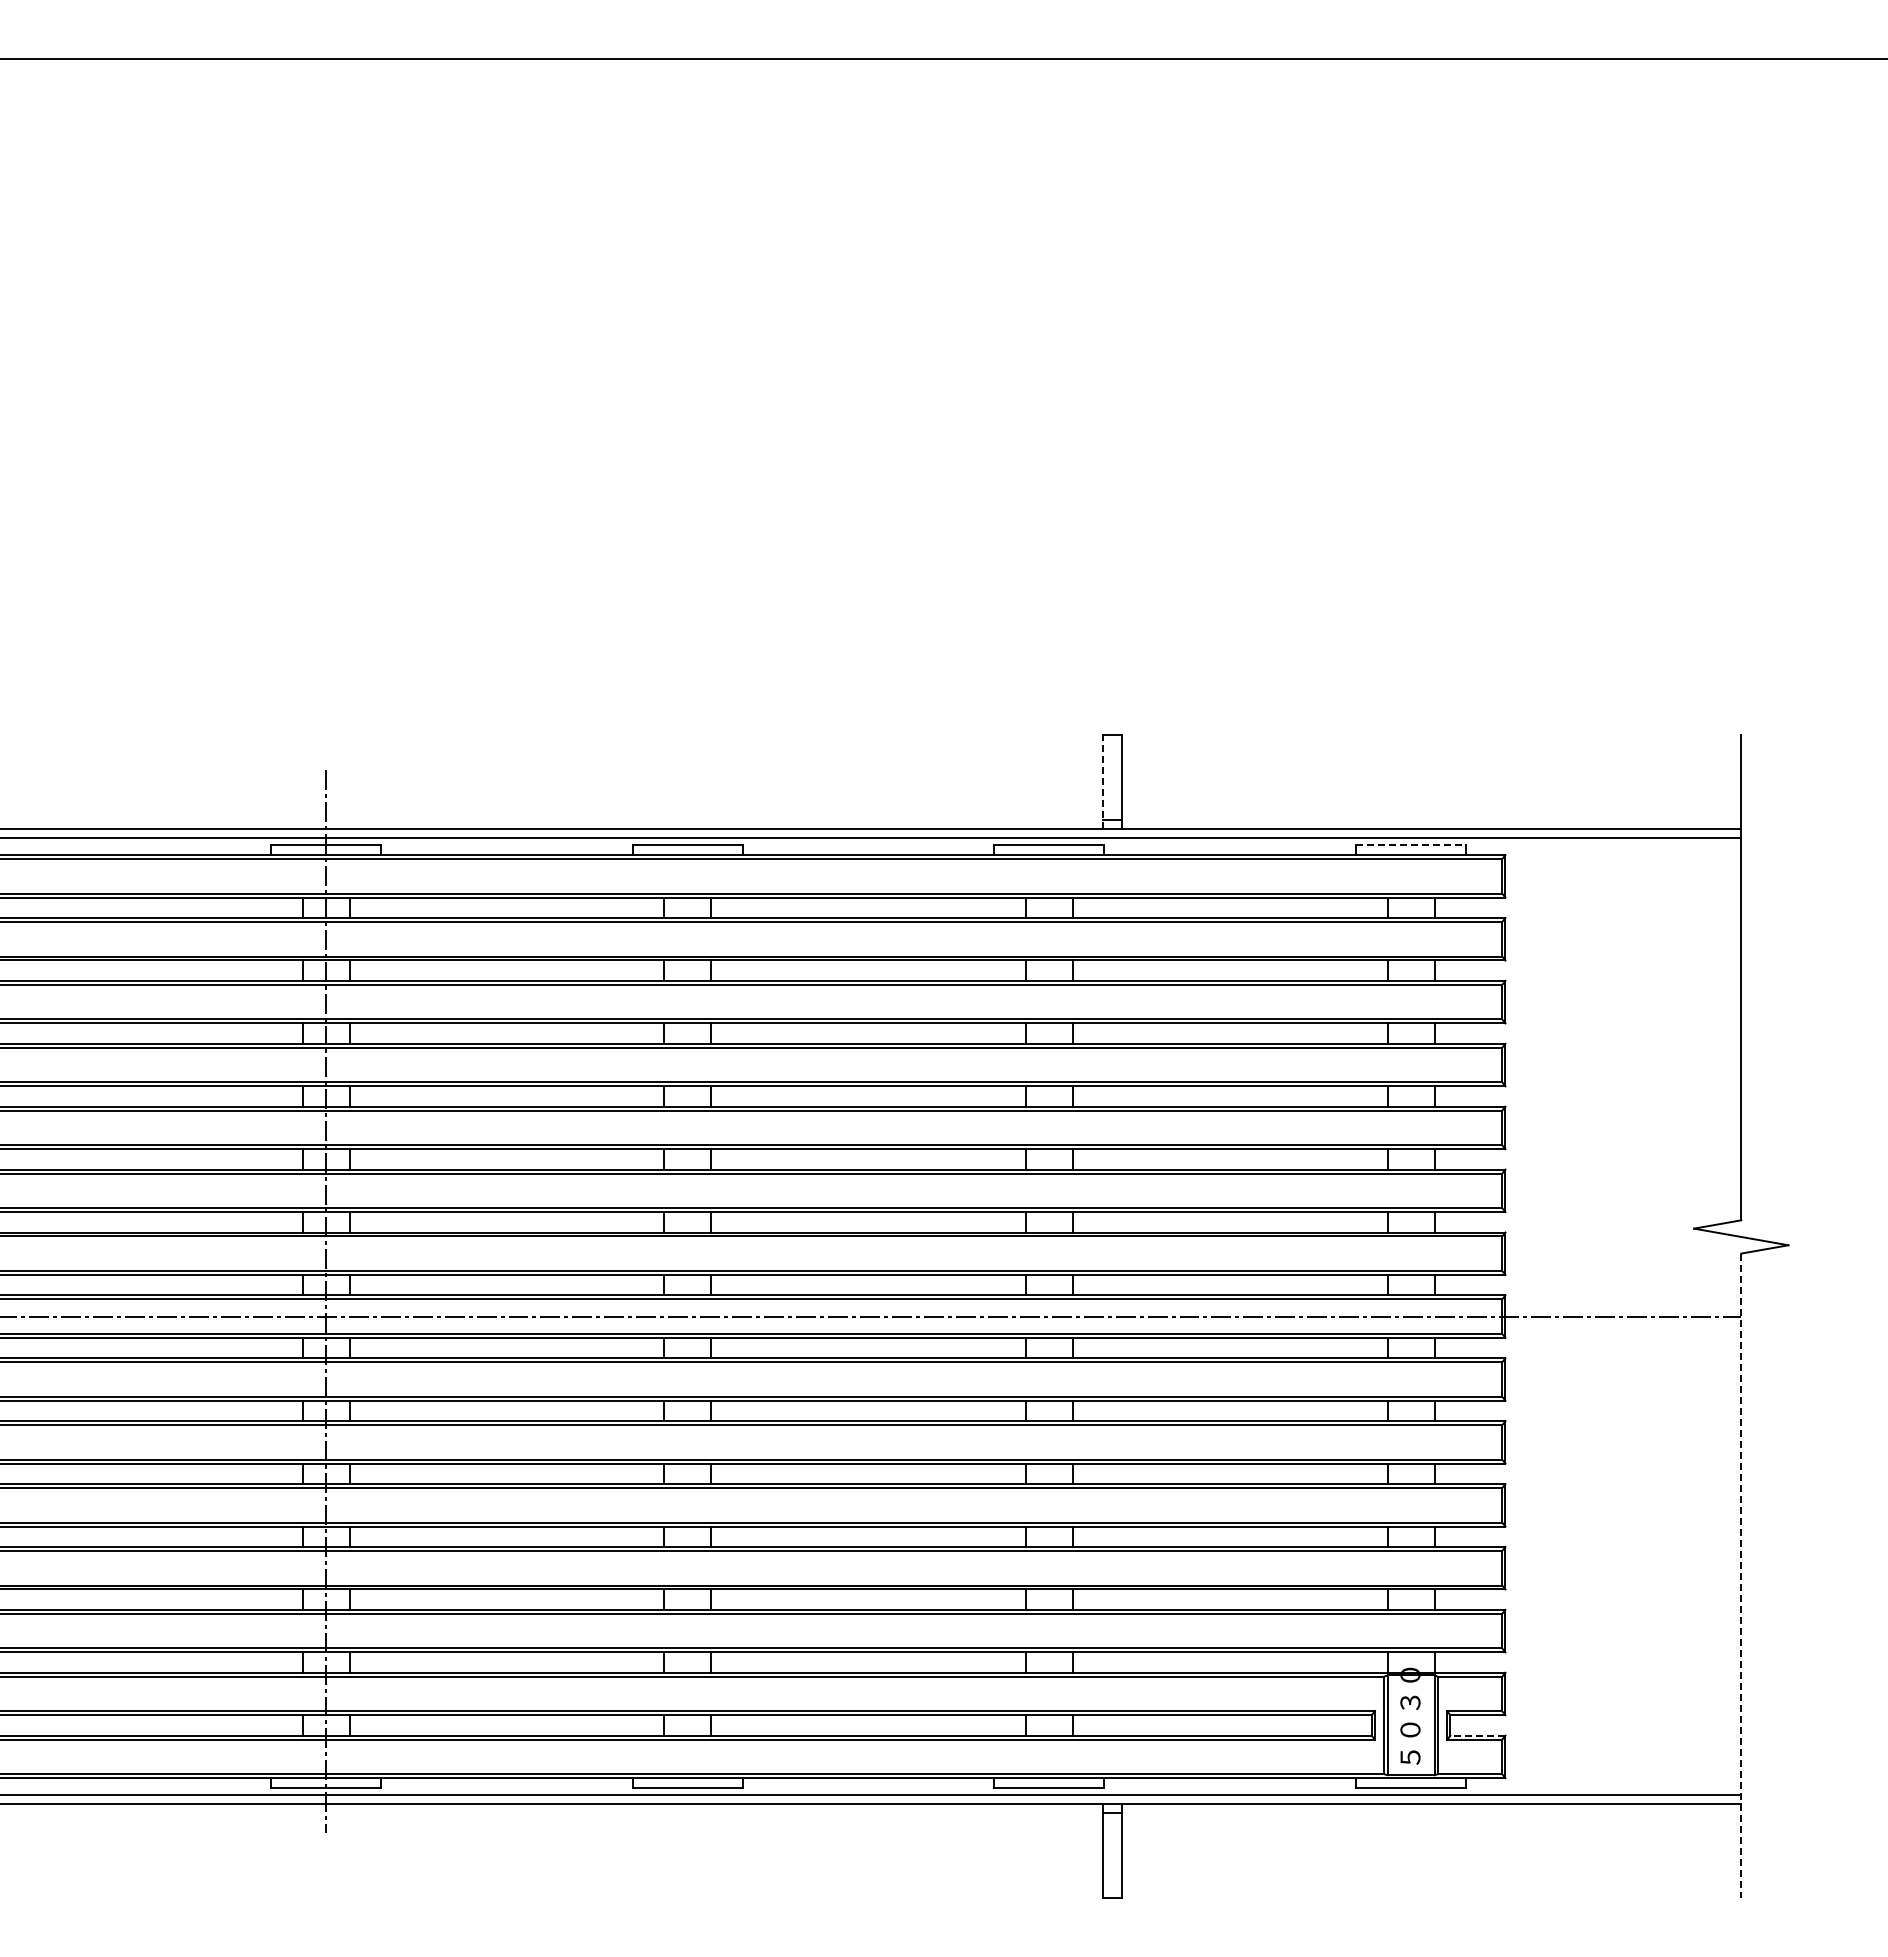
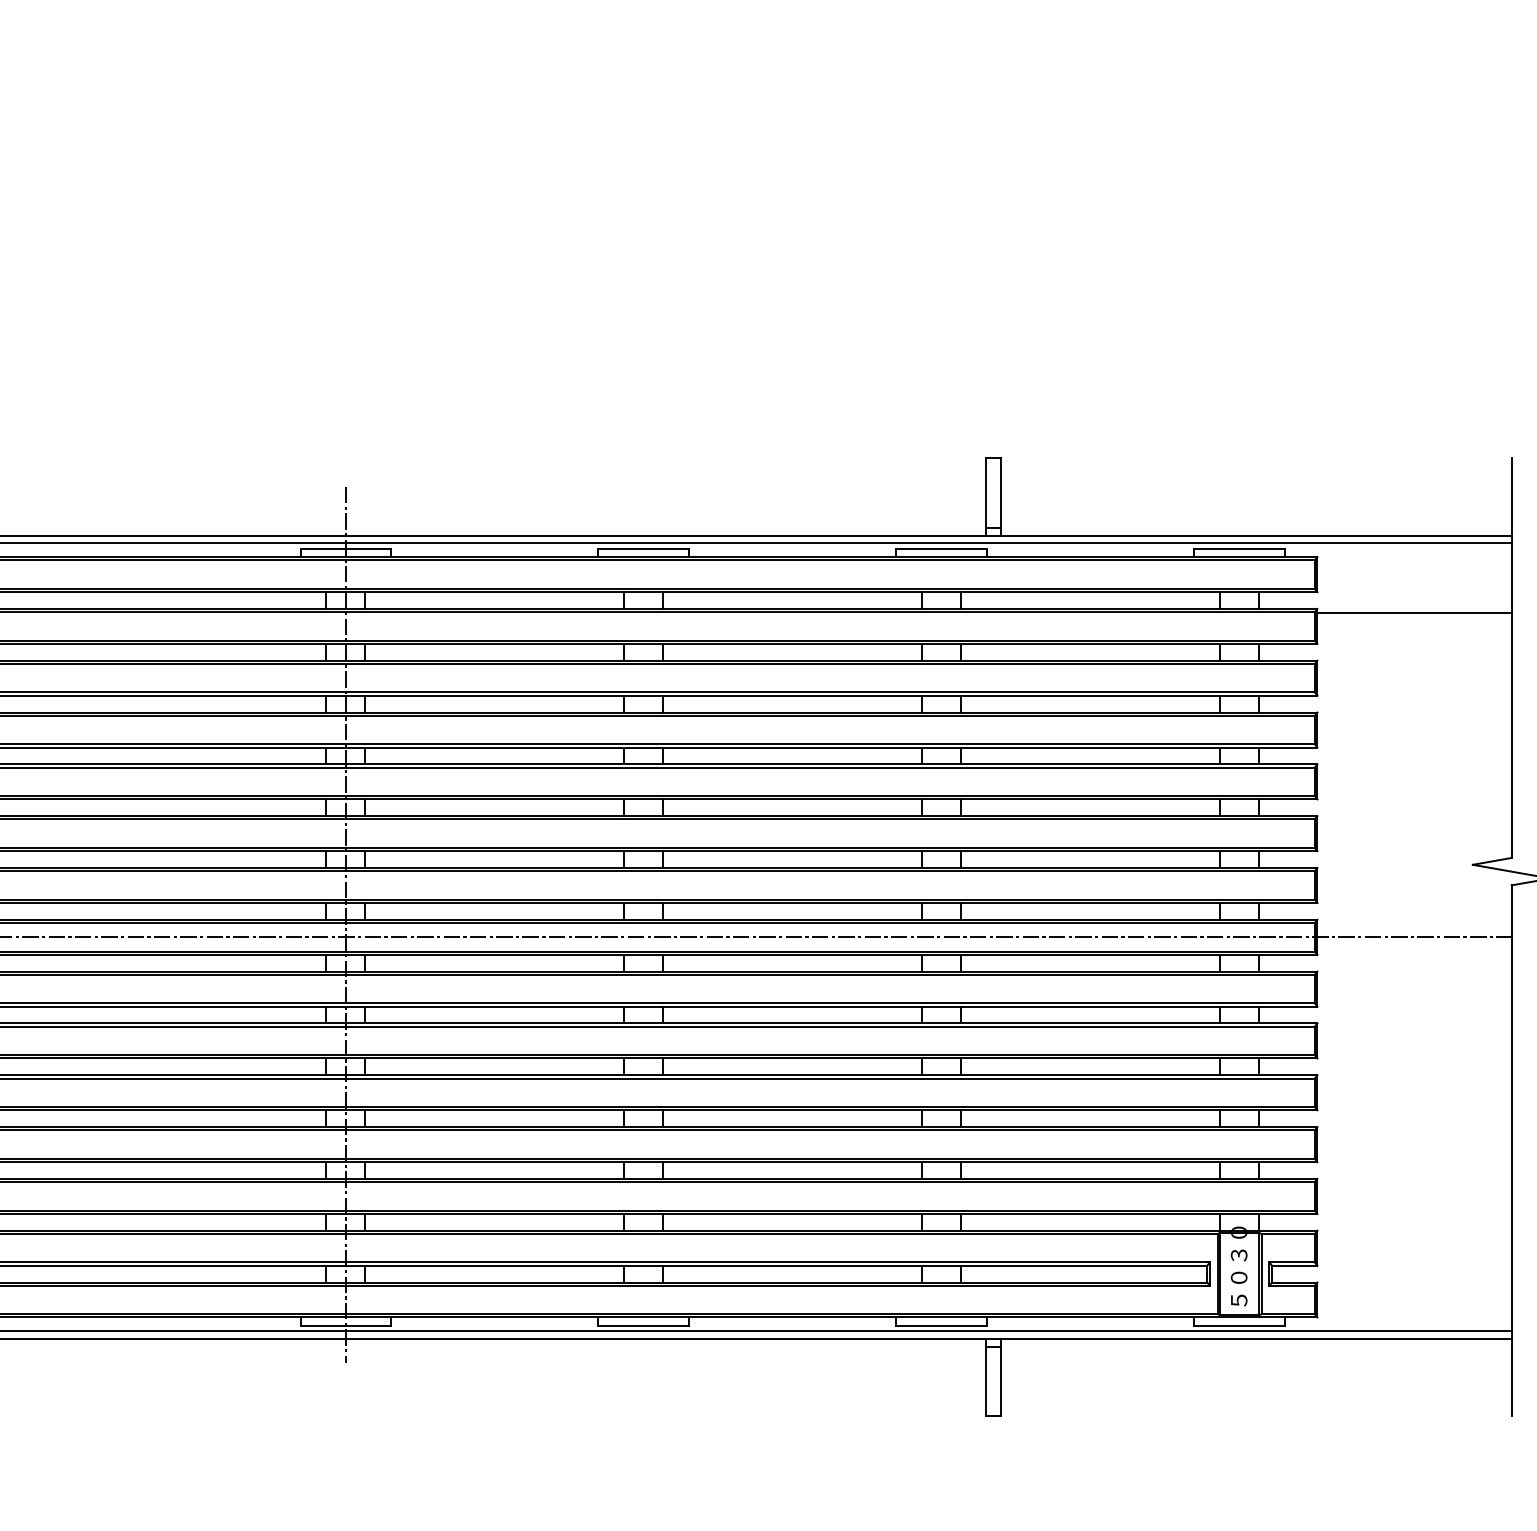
line: (1102, 781) -> (985, 496), dashed -> solid
line: (1411, 844) -> (1240, 548), dashed -> solid
line: (1623, 923) -> (1414, 613), added
line: (1741, 1576) -> (1511, 1151), dashed -> solid
line: (1477, 1735) -> (1294, 1282), dashed -> solid

